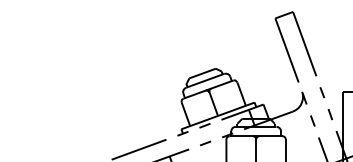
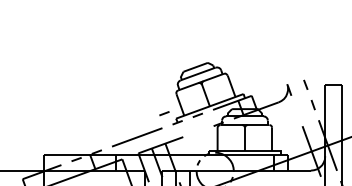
part: (303, 44) -> (288, 40), removed
line: (312, 120) -> (296, 110), removed
line: (205, 143) -> (164, 113), moved

